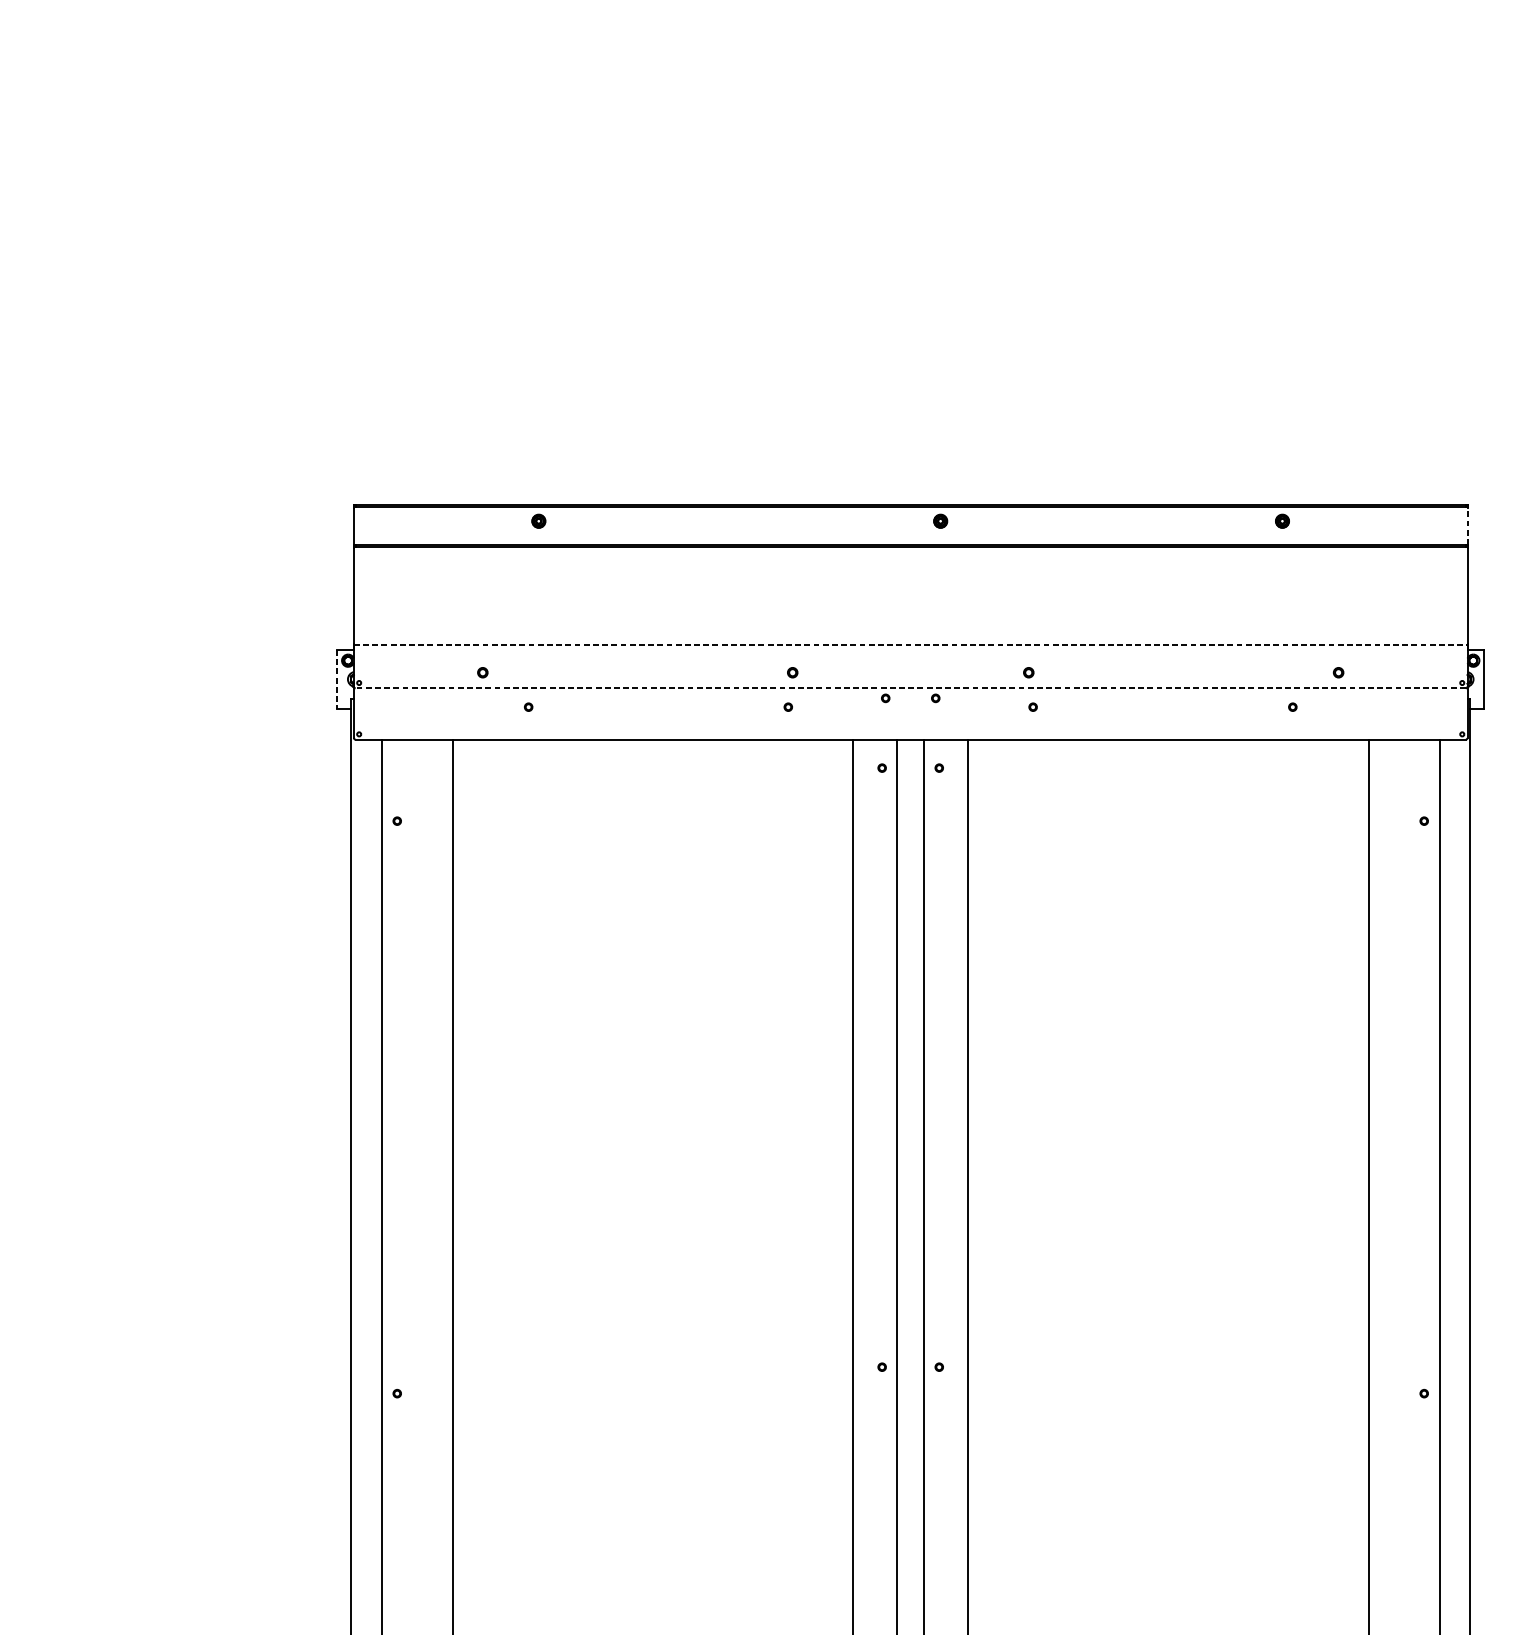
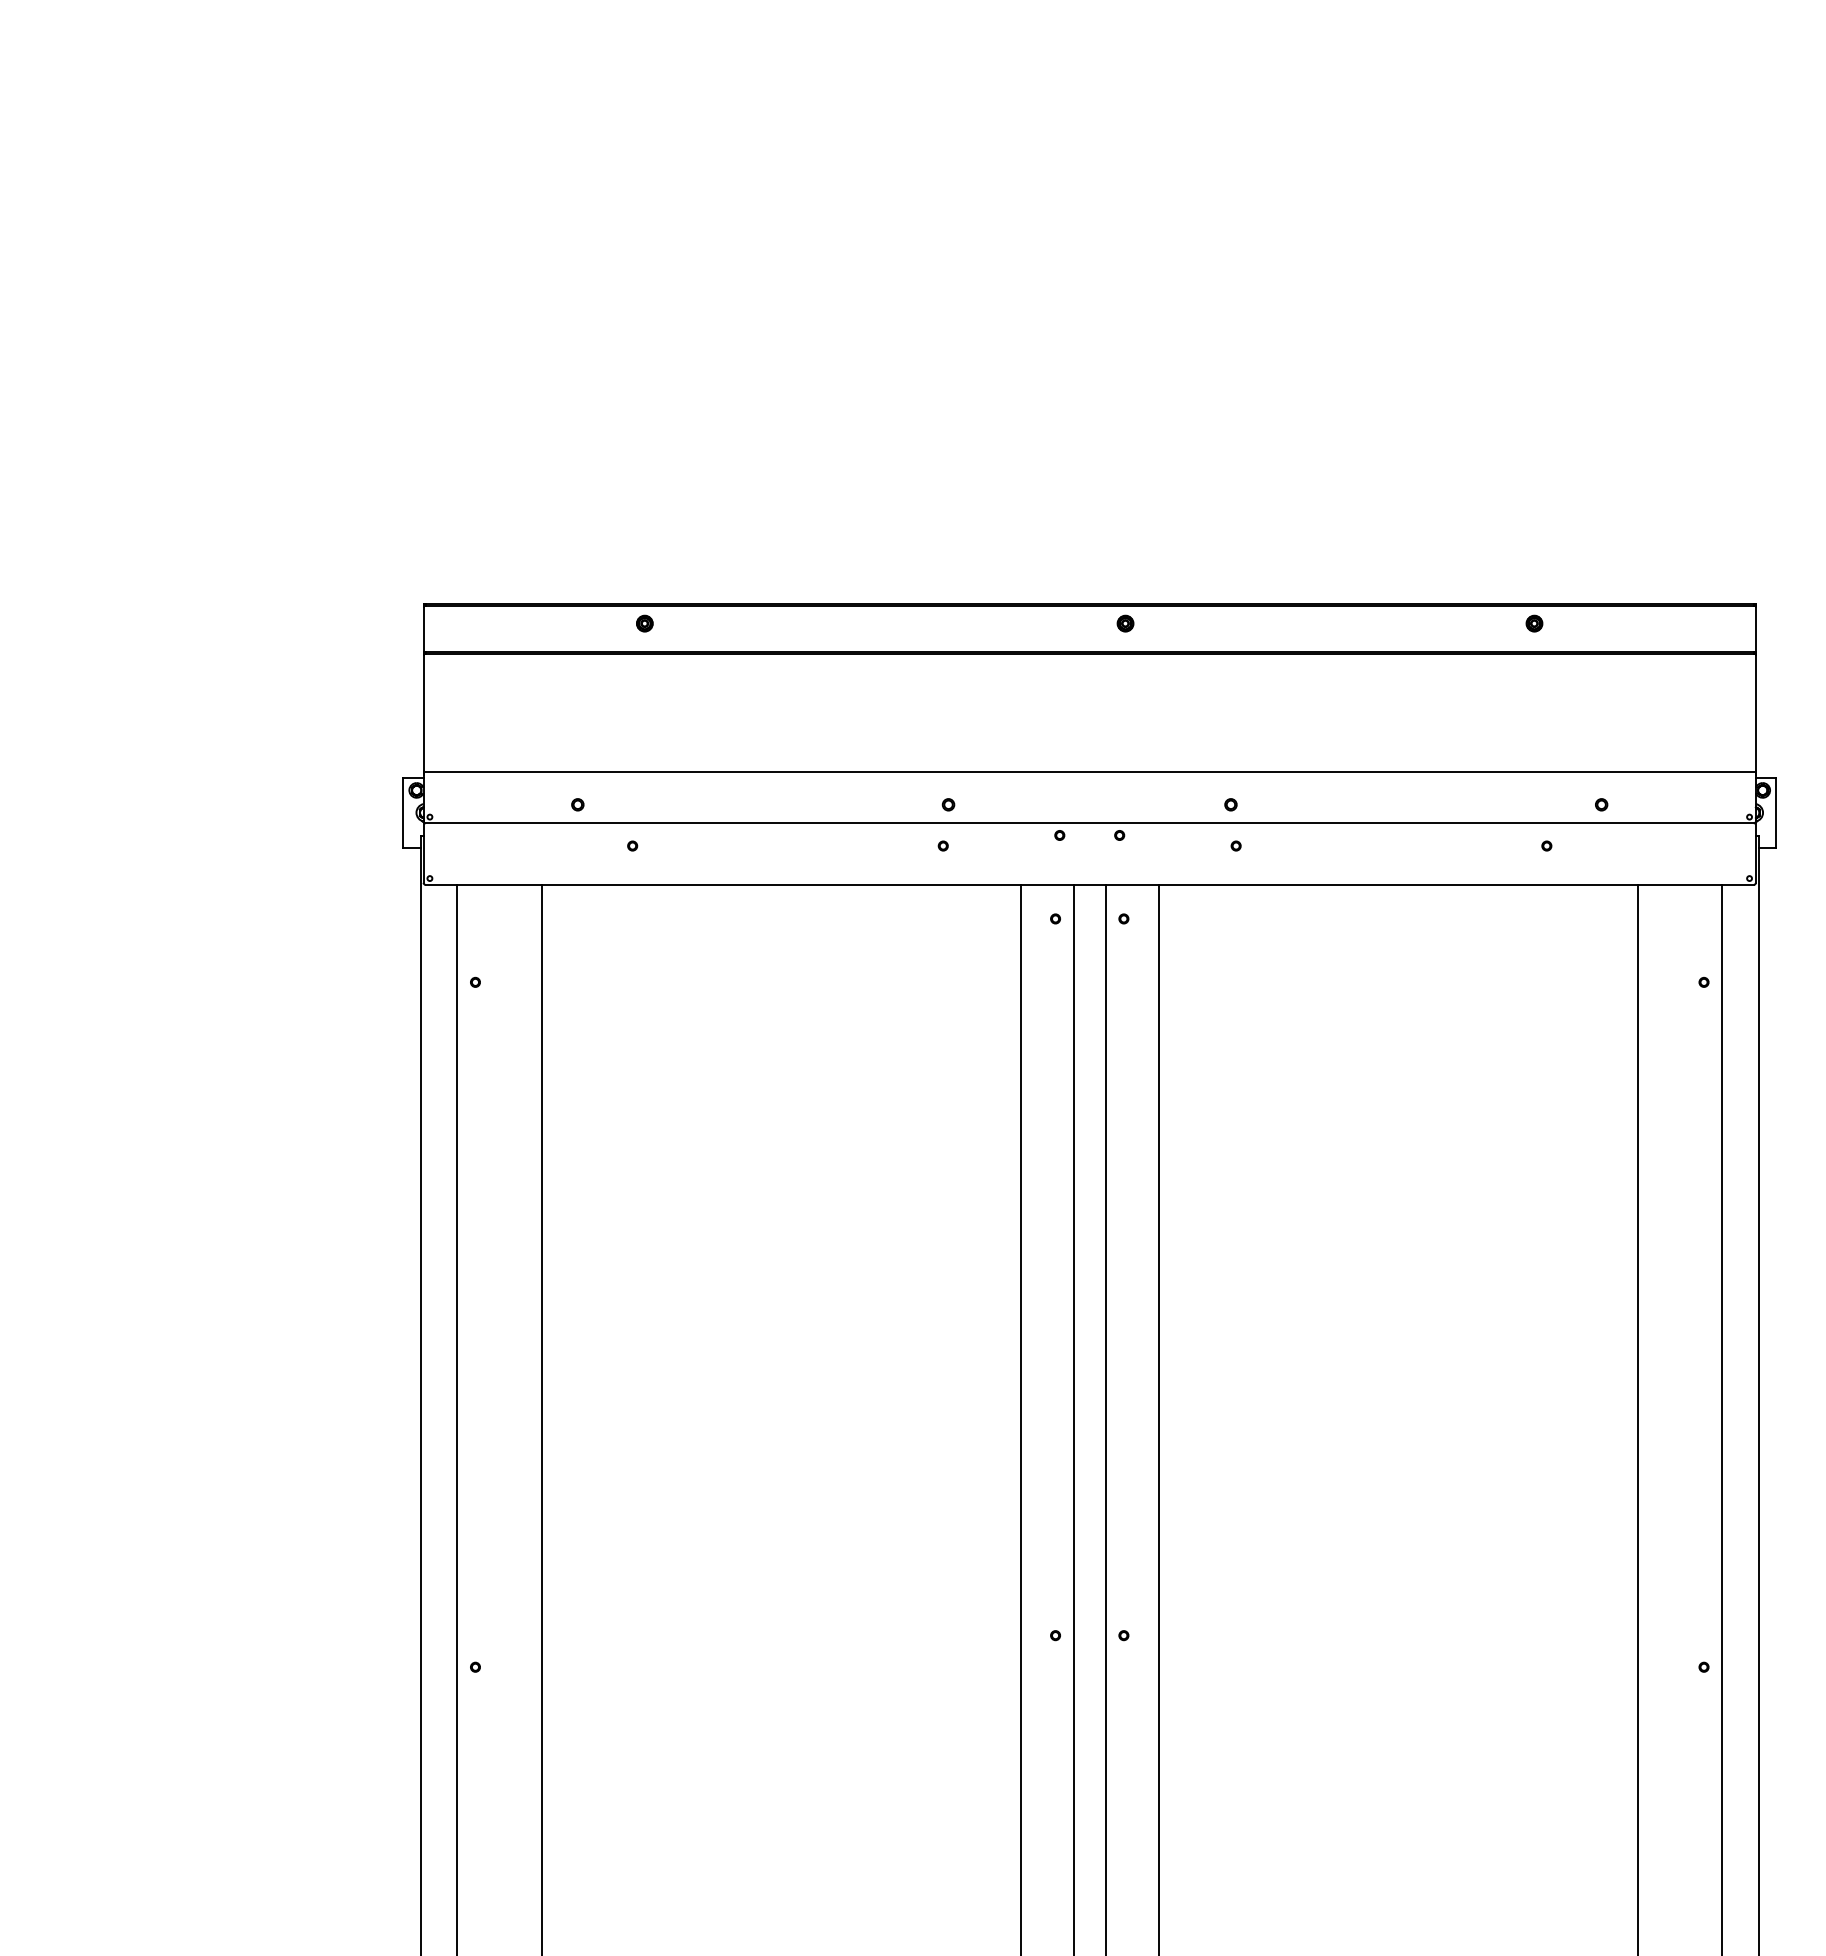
line: (1467, 525) -> (1755, 628), dashed -> solid
line: (911, 644) -> (1090, 771), dashed -> solid
line: (337, 679) -> (403, 813), dashed -> solid
line: (910, 688) -> (1089, 823), dashed -> solid

